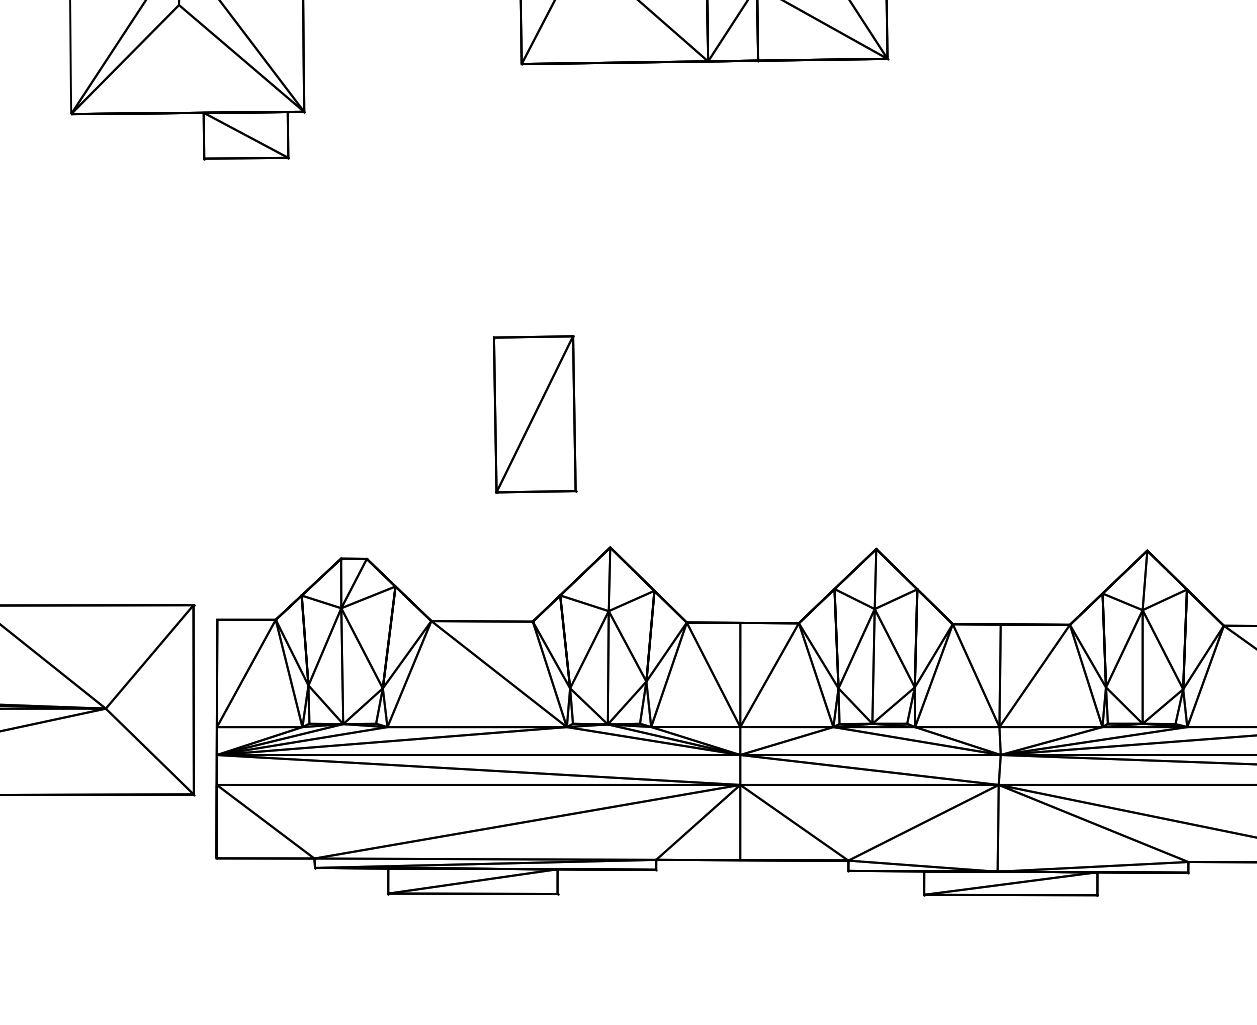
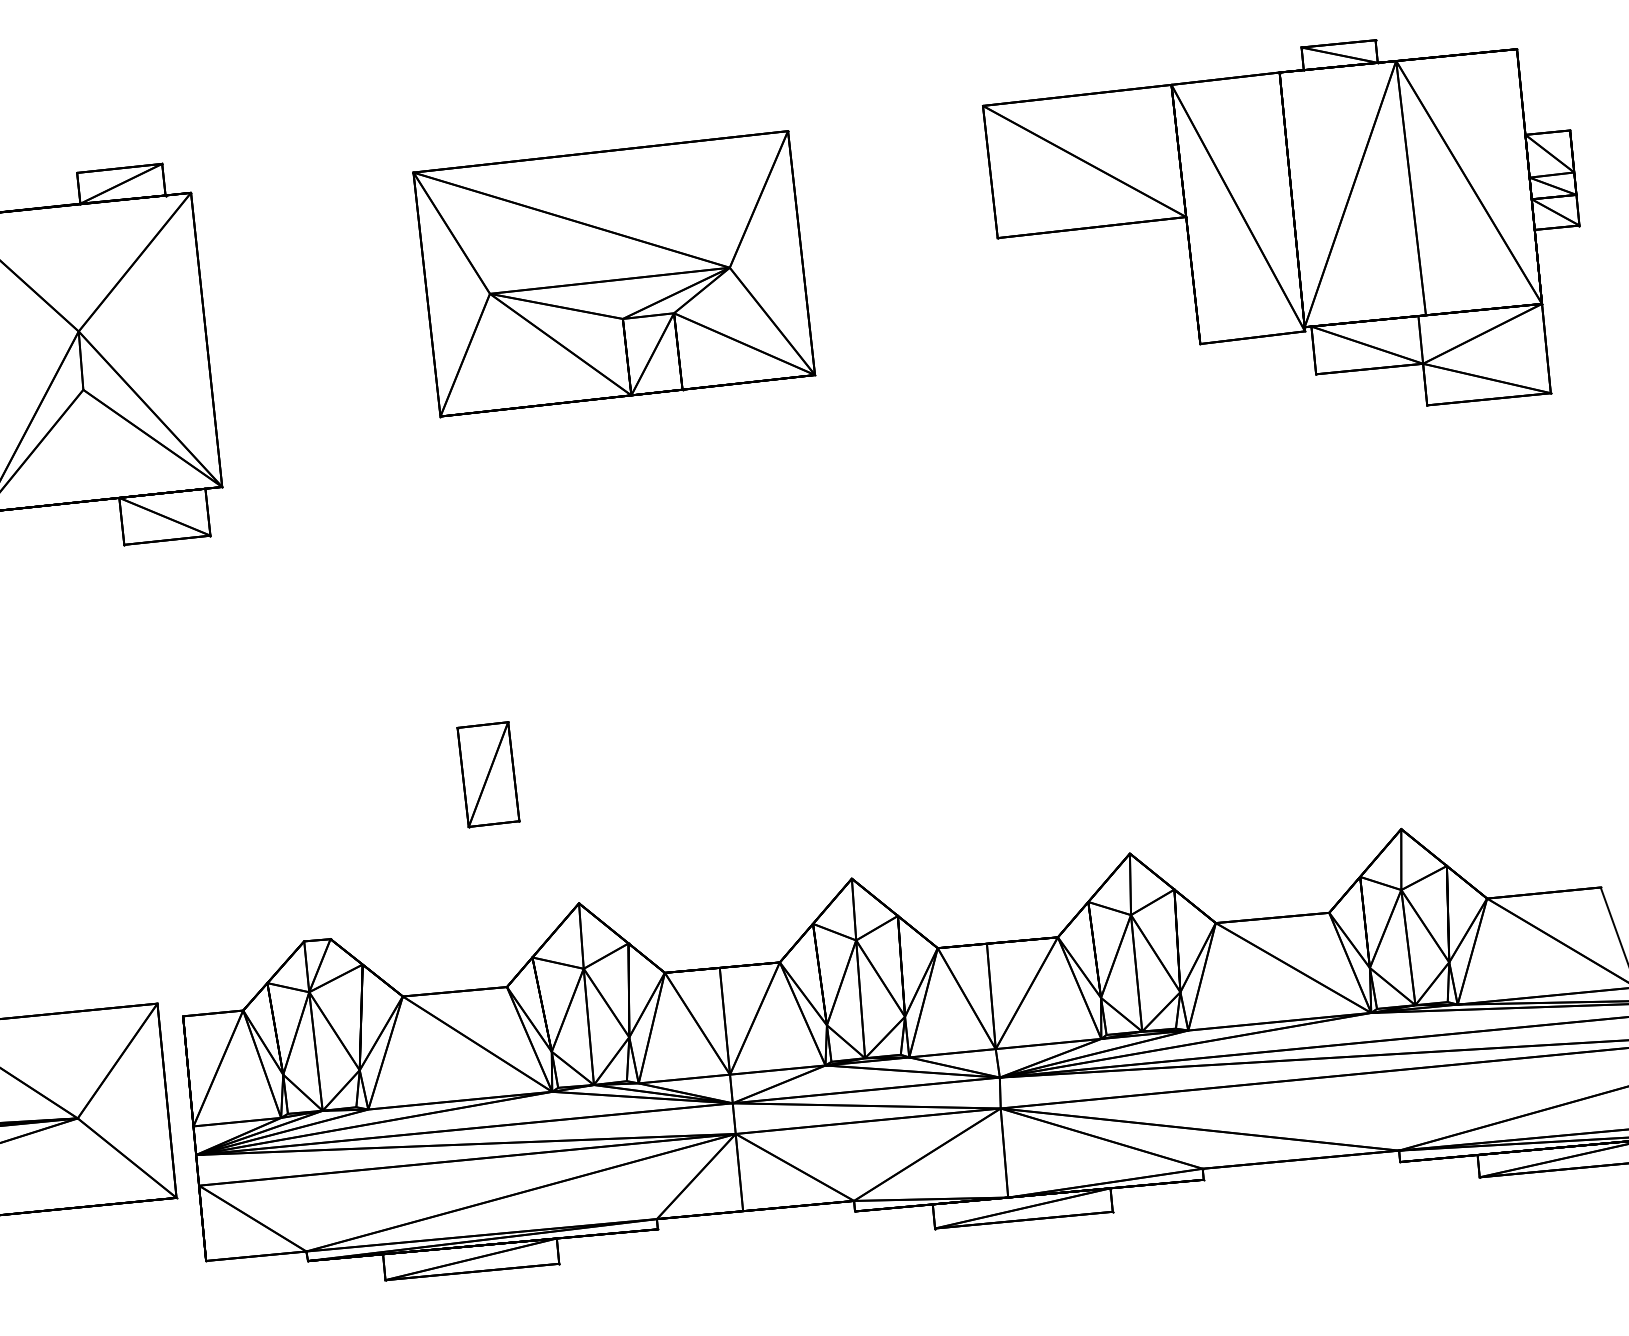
part: (534, 414) -> (488, 774), size x0.62

